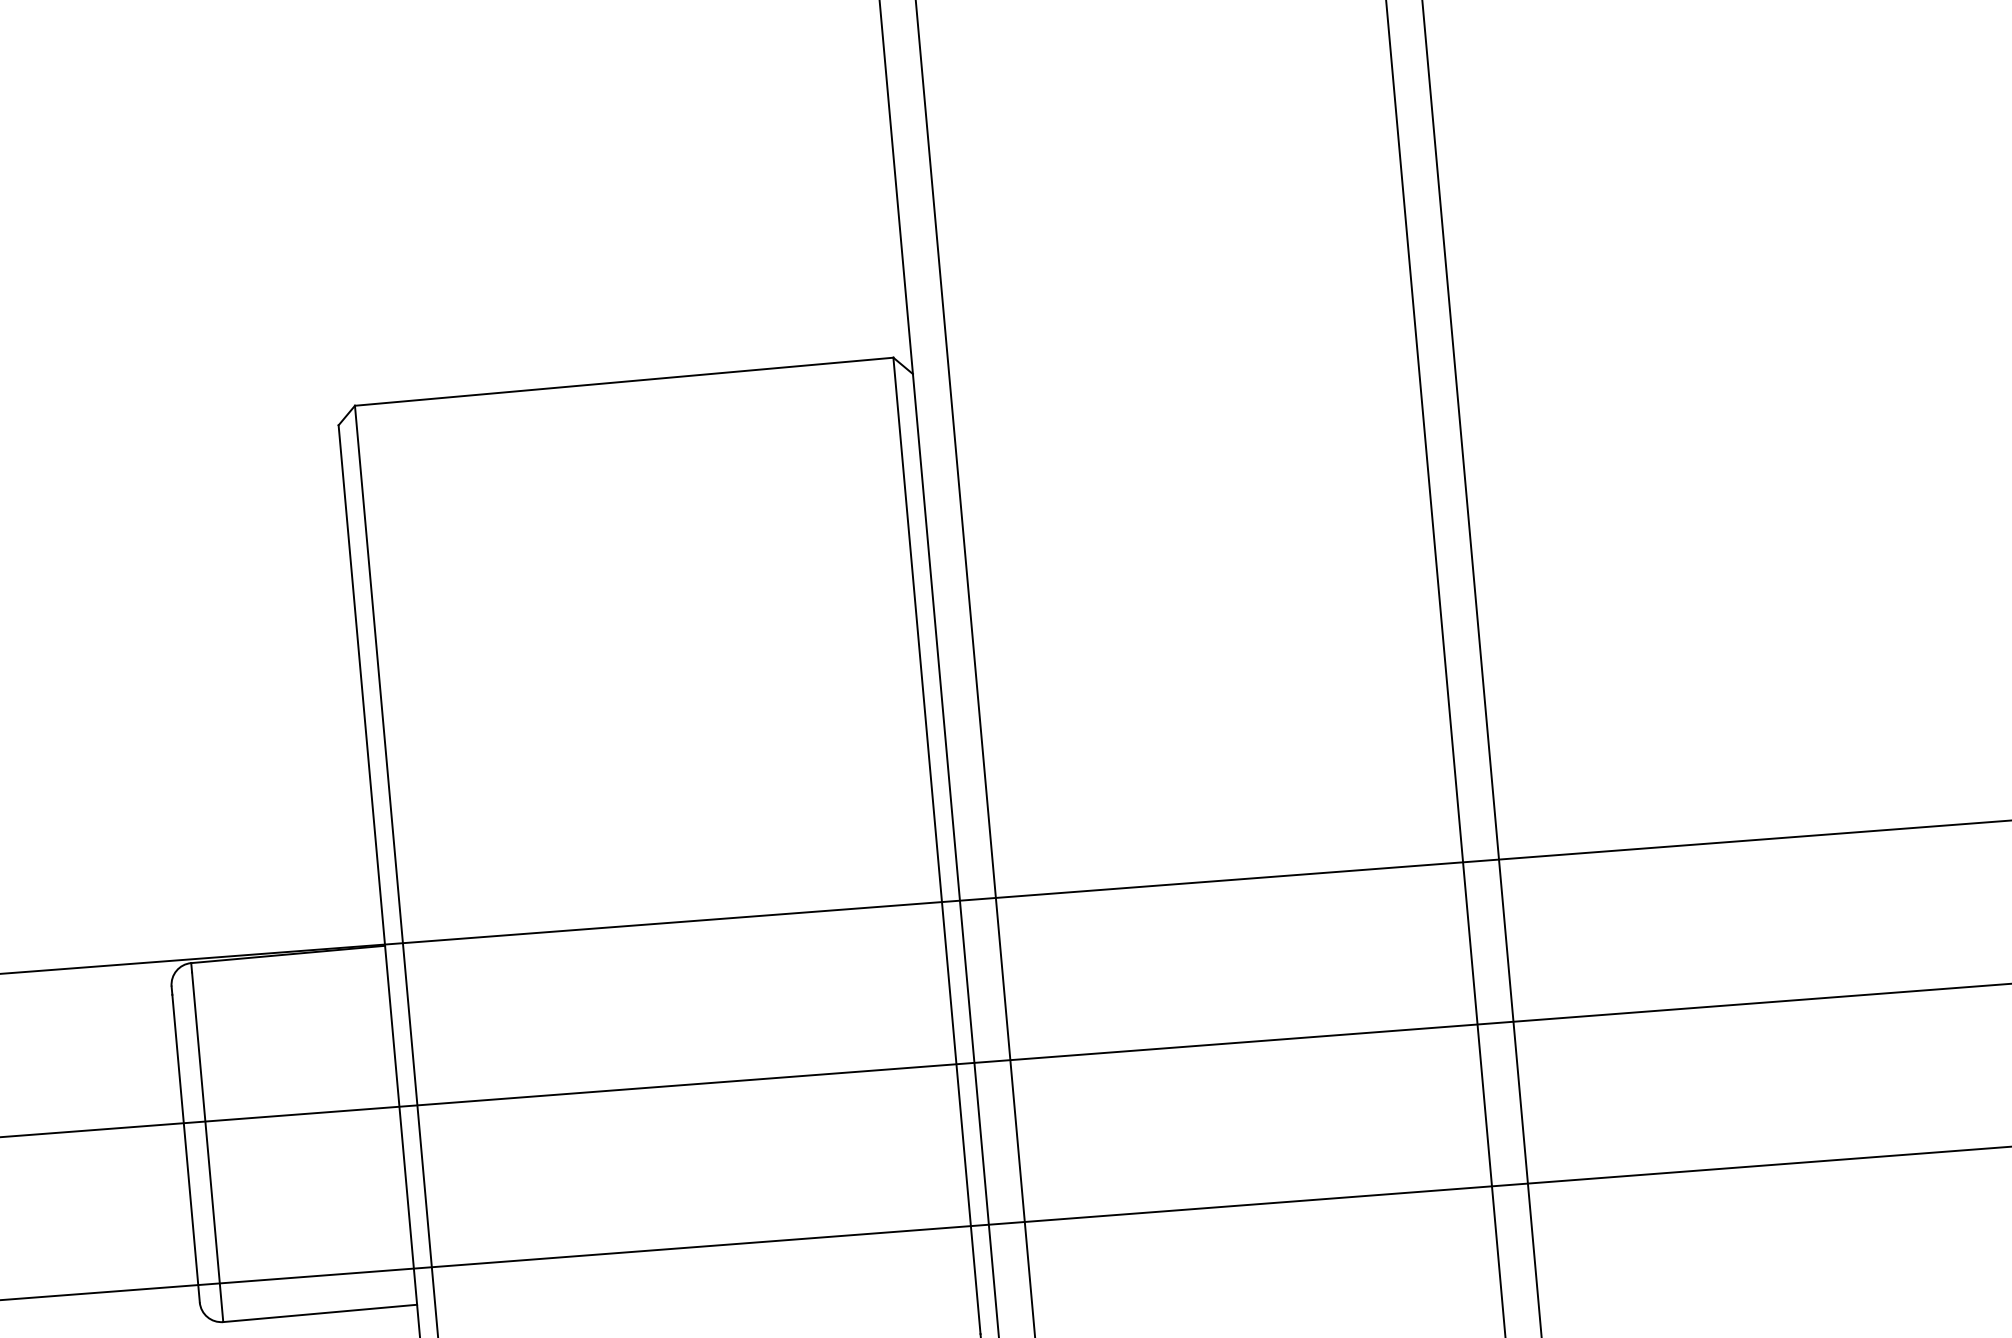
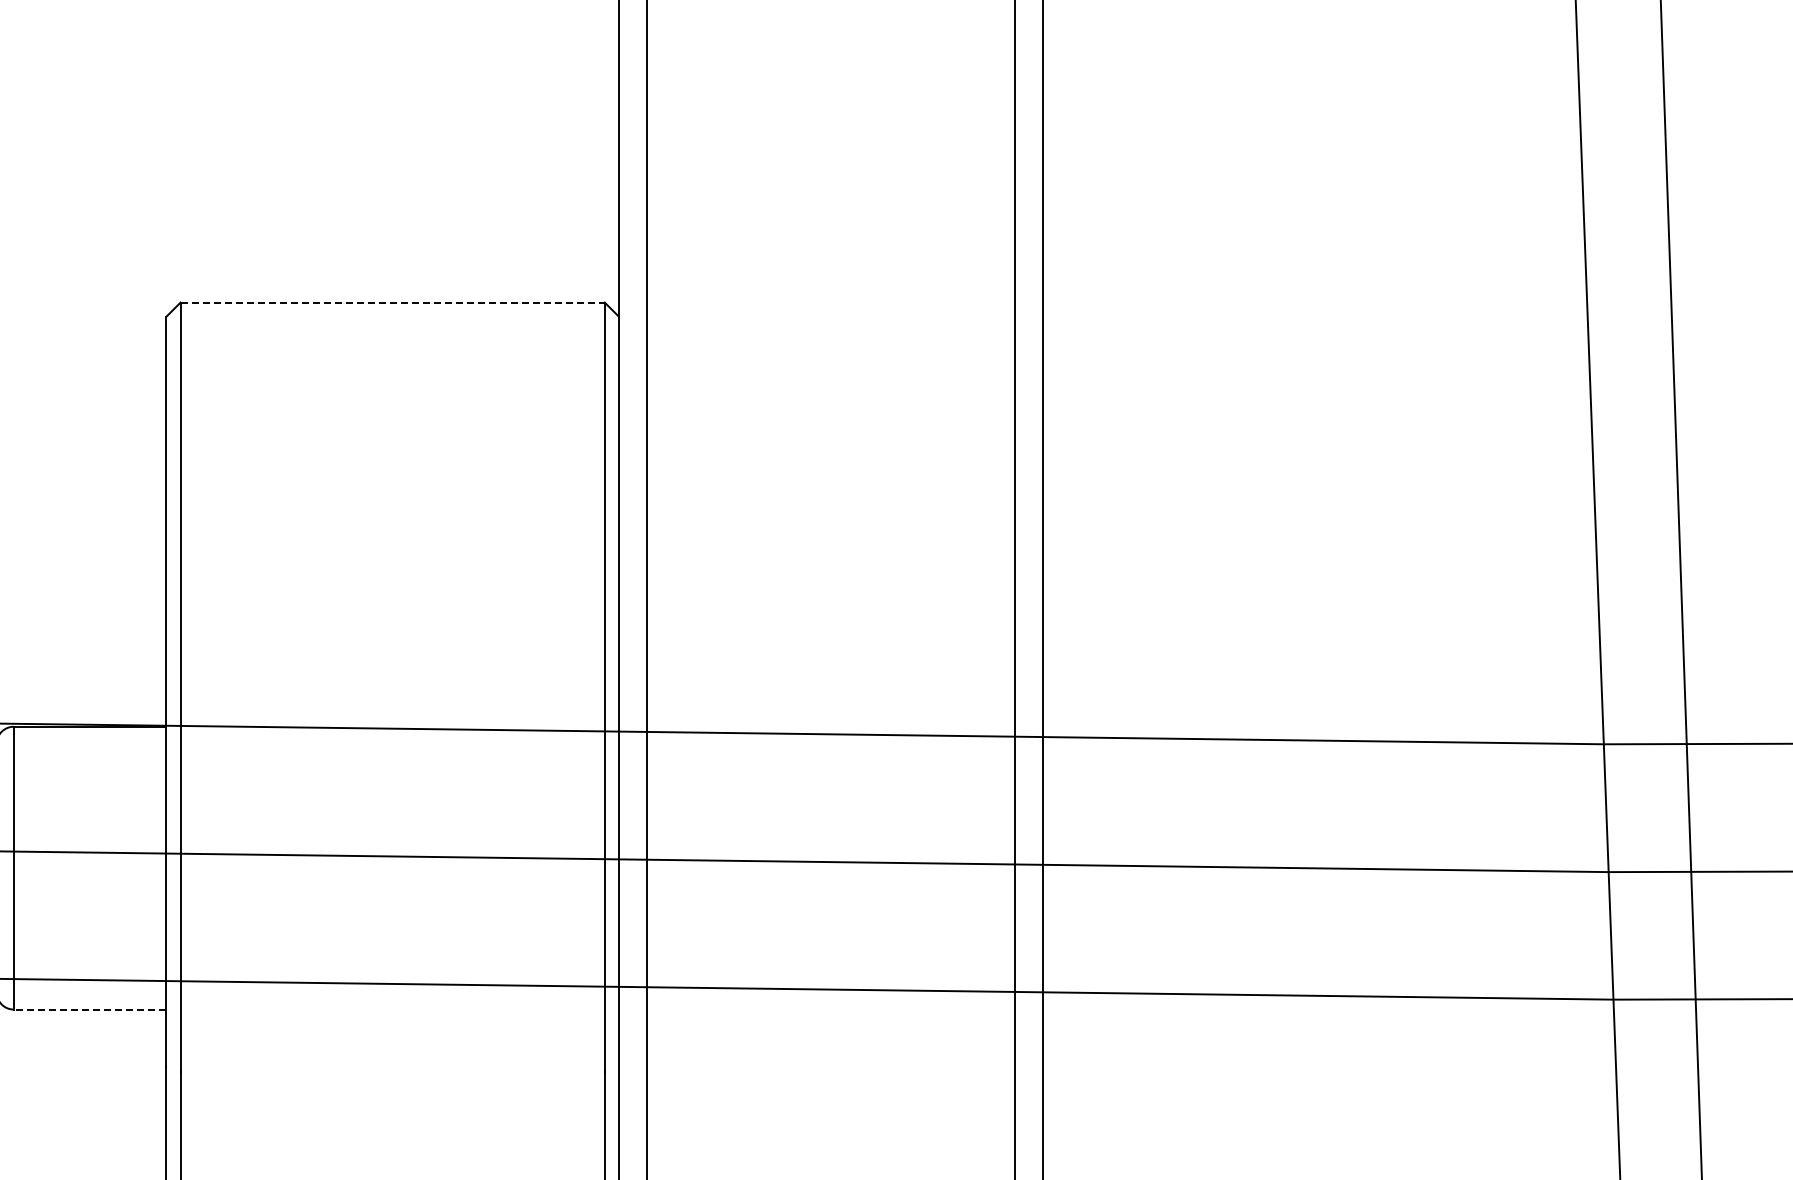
line: (625, 381) -> (393, 302), solid -> dashed
line: (319, 1313) -> (89, 1009), solid -> dashed

